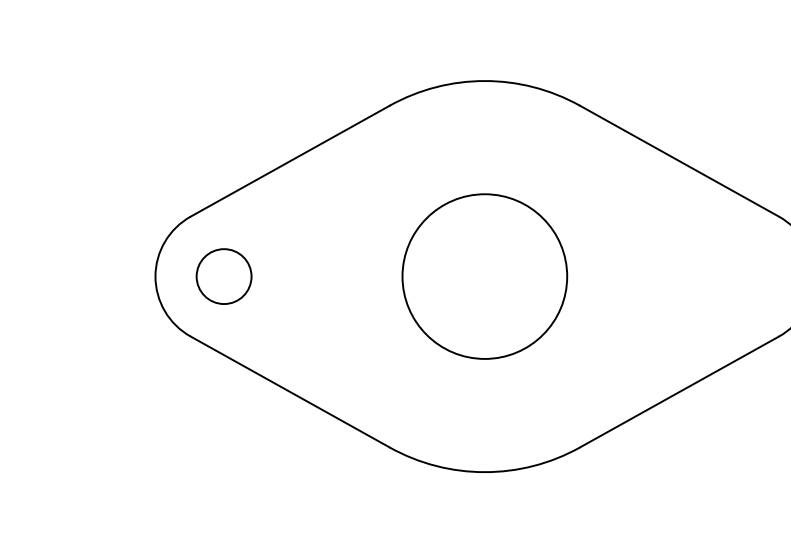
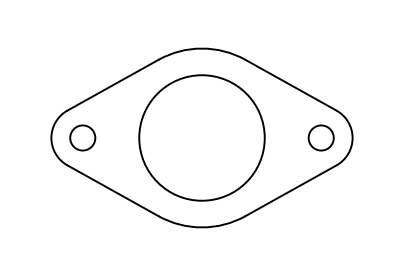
circle: (483, 275) -> (201, 137), size x1.67
circle: (744, 275) -> (320, 137), added

